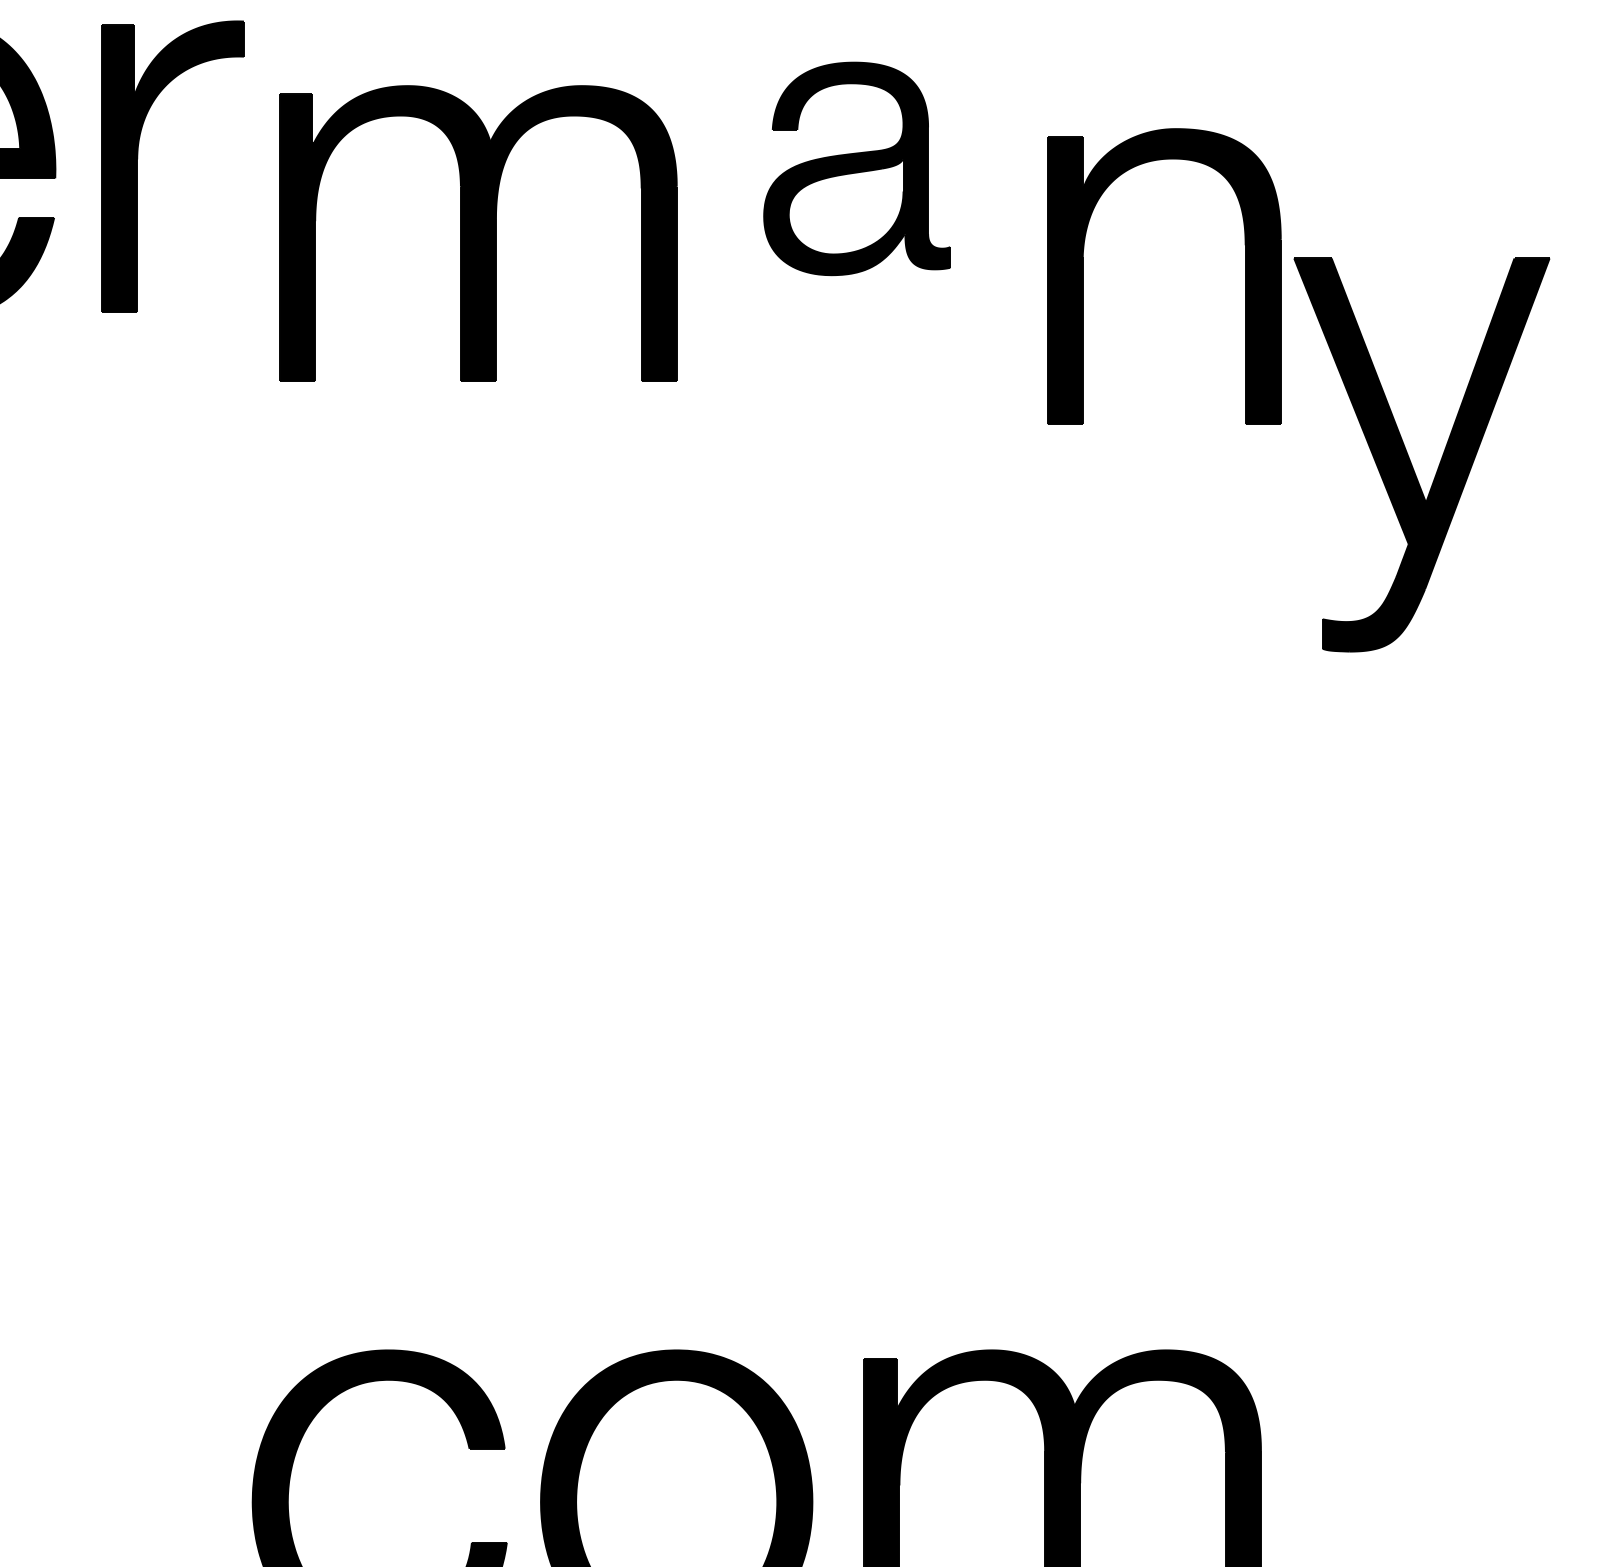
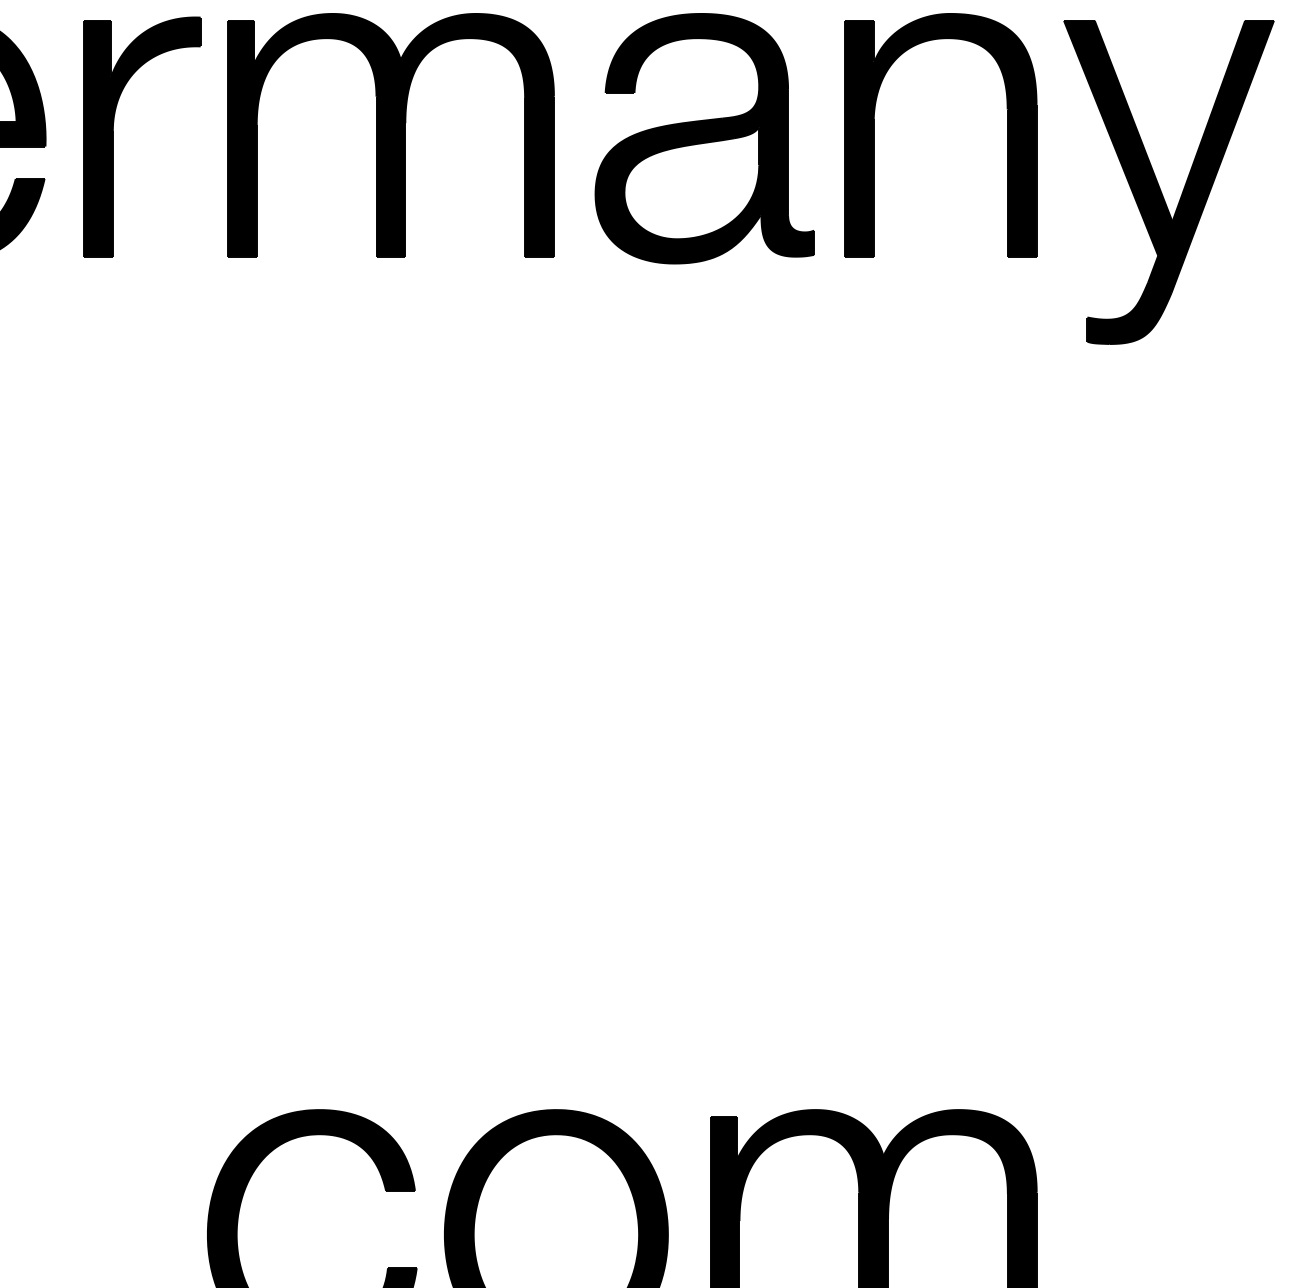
part: (856, 168) -> (704, 138), size x1.43
part: (478, 233) -> (390, 135), moved
part: (1083, 276) -> (874, 135), moved
part: (1410, 459) -> (1159, 186), moved

